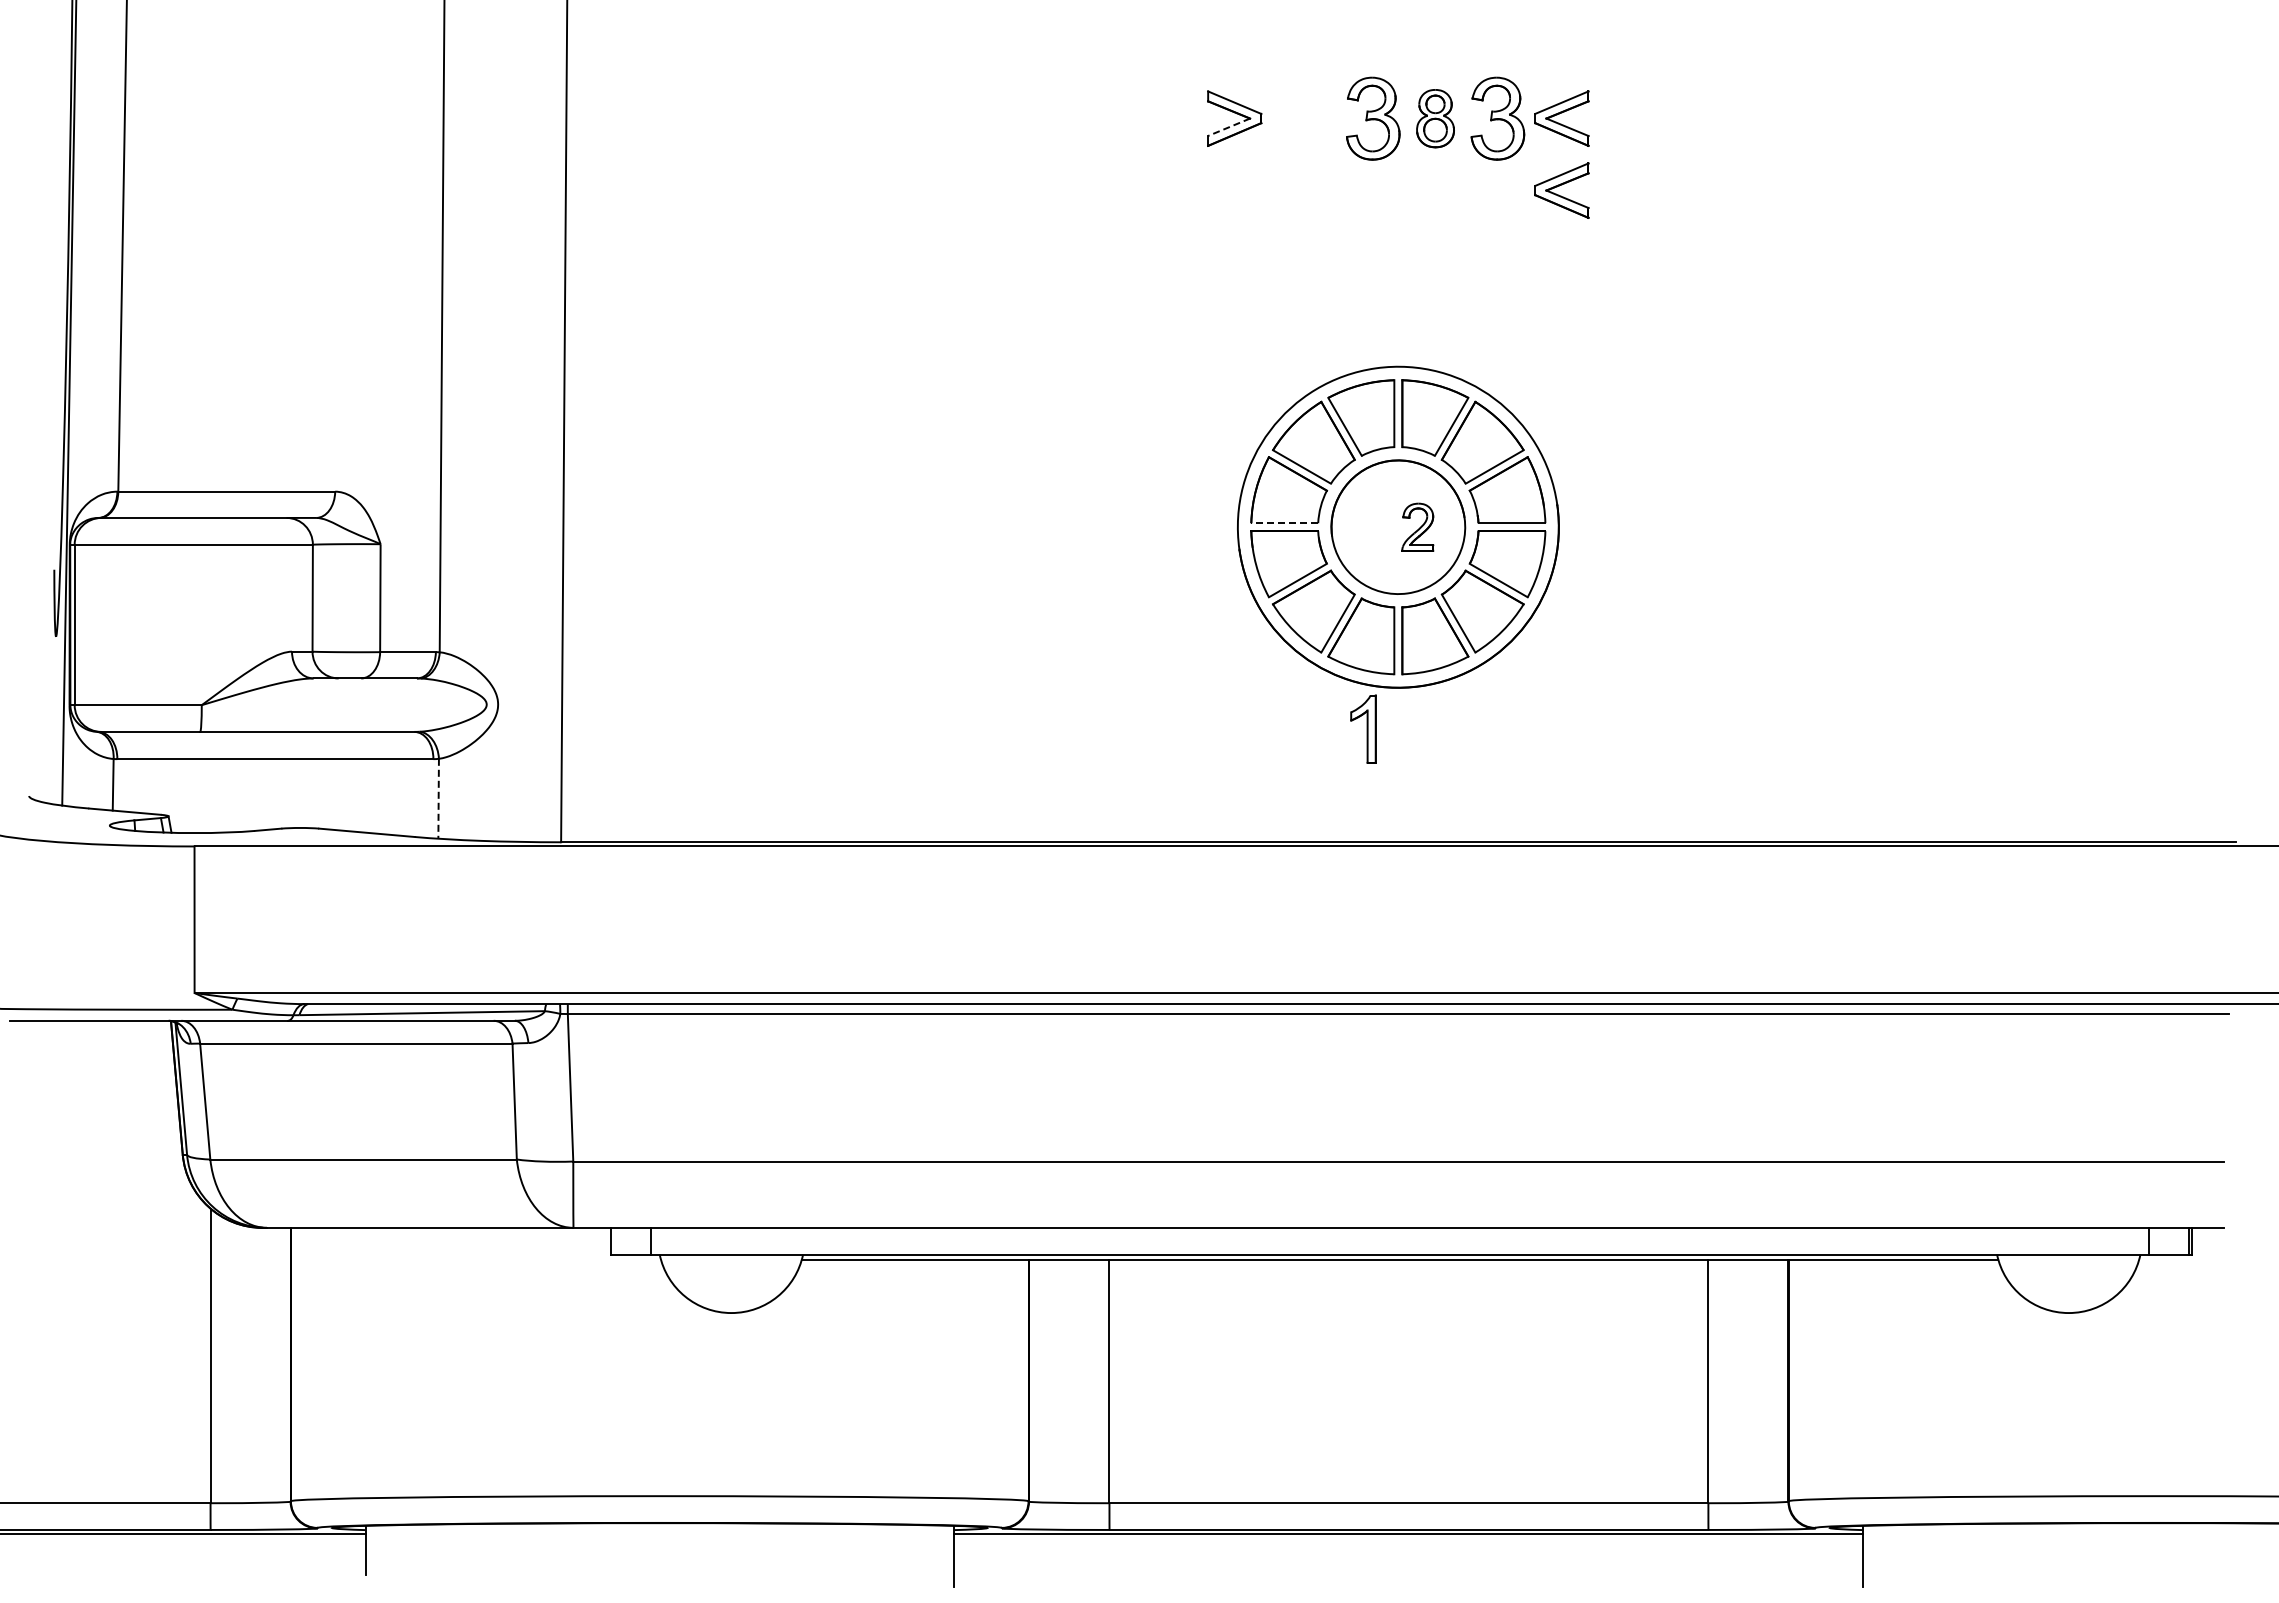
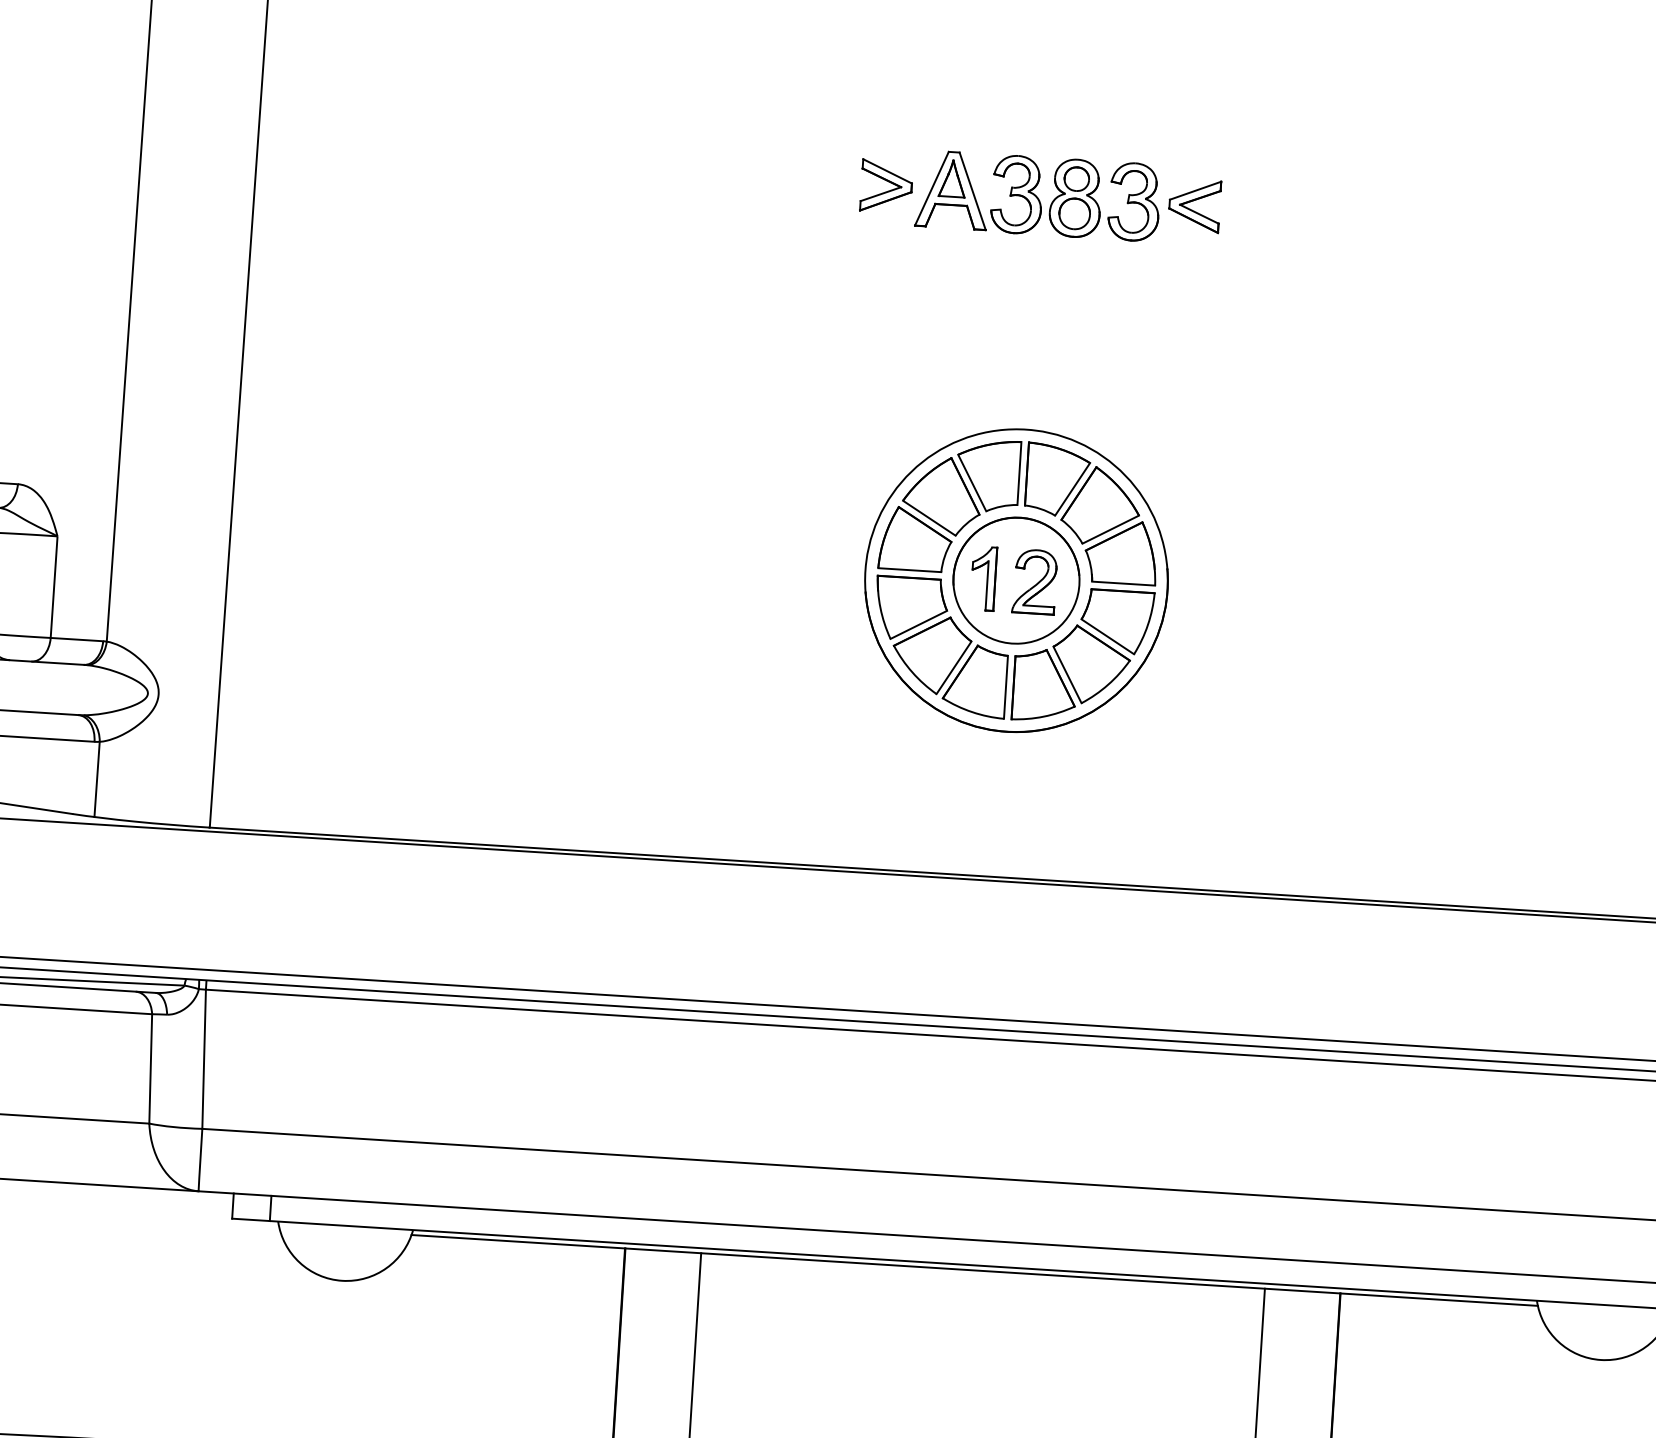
part: (1304, 118) -> (952, 190), added
part: (1435, 118) -> (1075, 198), size x1.43
line: (1229, 127) -> (881, 194), dashed -> solid
part: (1561, 190) -> (1189, 273), removed
line: (1284, 523) -> (909, 570), dashed -> solid
part: (1417, 526) -> (1034, 581), size x1.43
part: (1363, 728) -> (983, 577), moved
line: (438, 798) -> (96, 779), dashed -> solid

